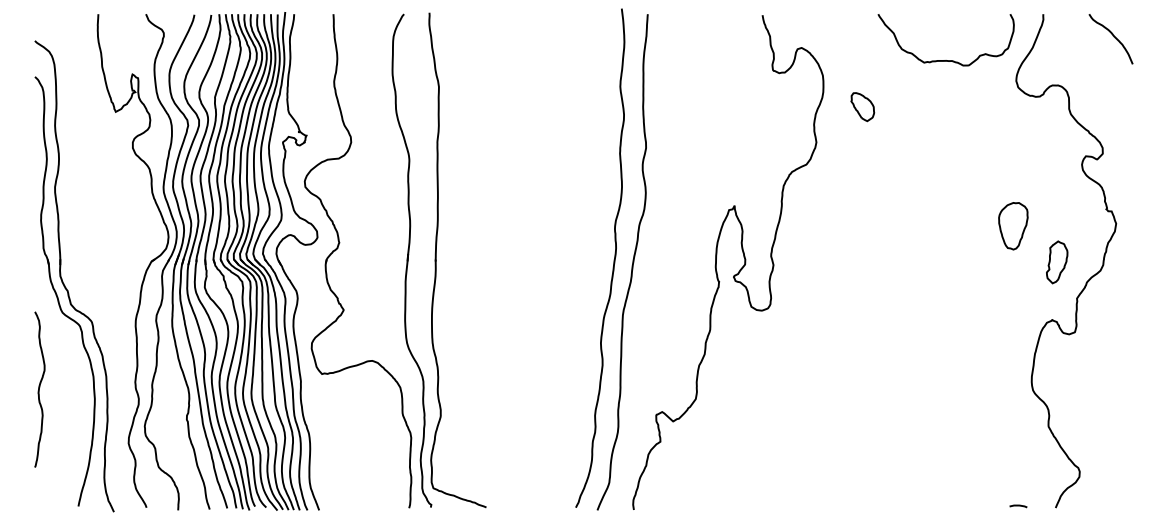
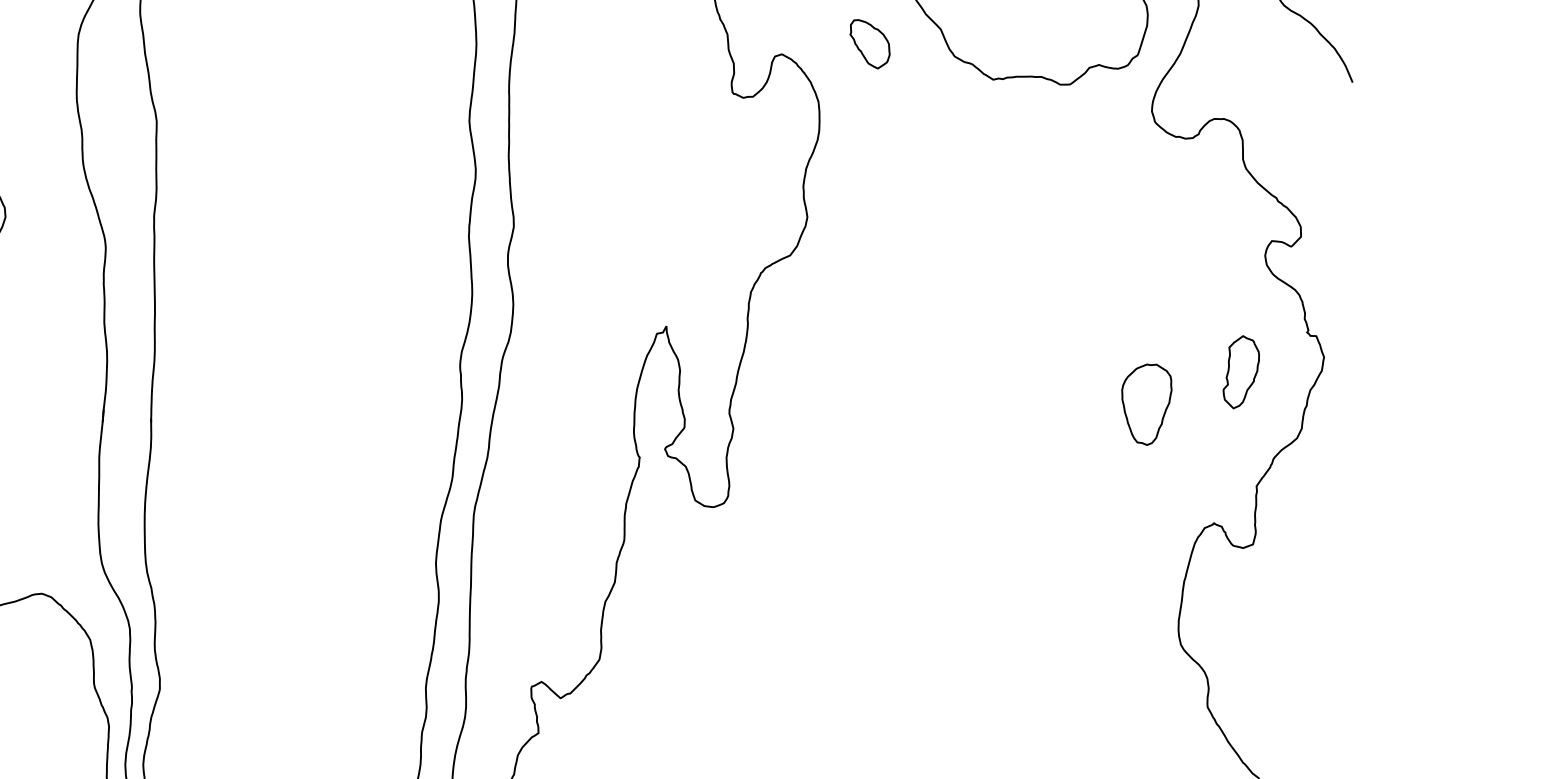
part: (862, 107) -> (869, 44), moved
part: (1013, 226) -> (1147, 405), moved
part: (1057, 262) -> (1241, 372), moved

